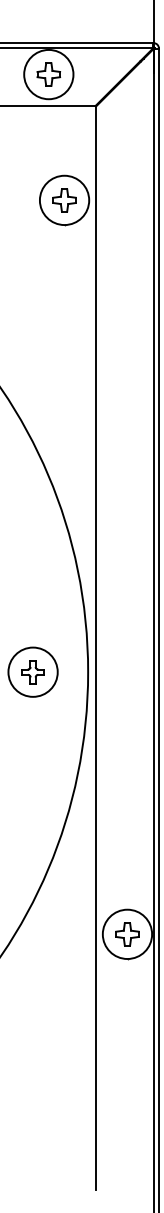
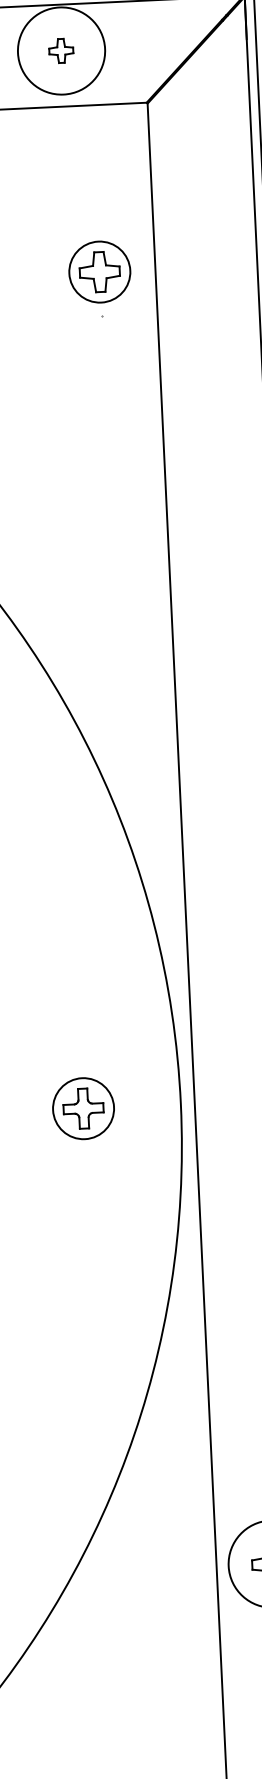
part: (48, 74) -> (60, 50), size x0.6
circle: (64, 200) -> (99, 272), size x0.7
circle: (32, 671) -> (82, 1107), size x0.7

